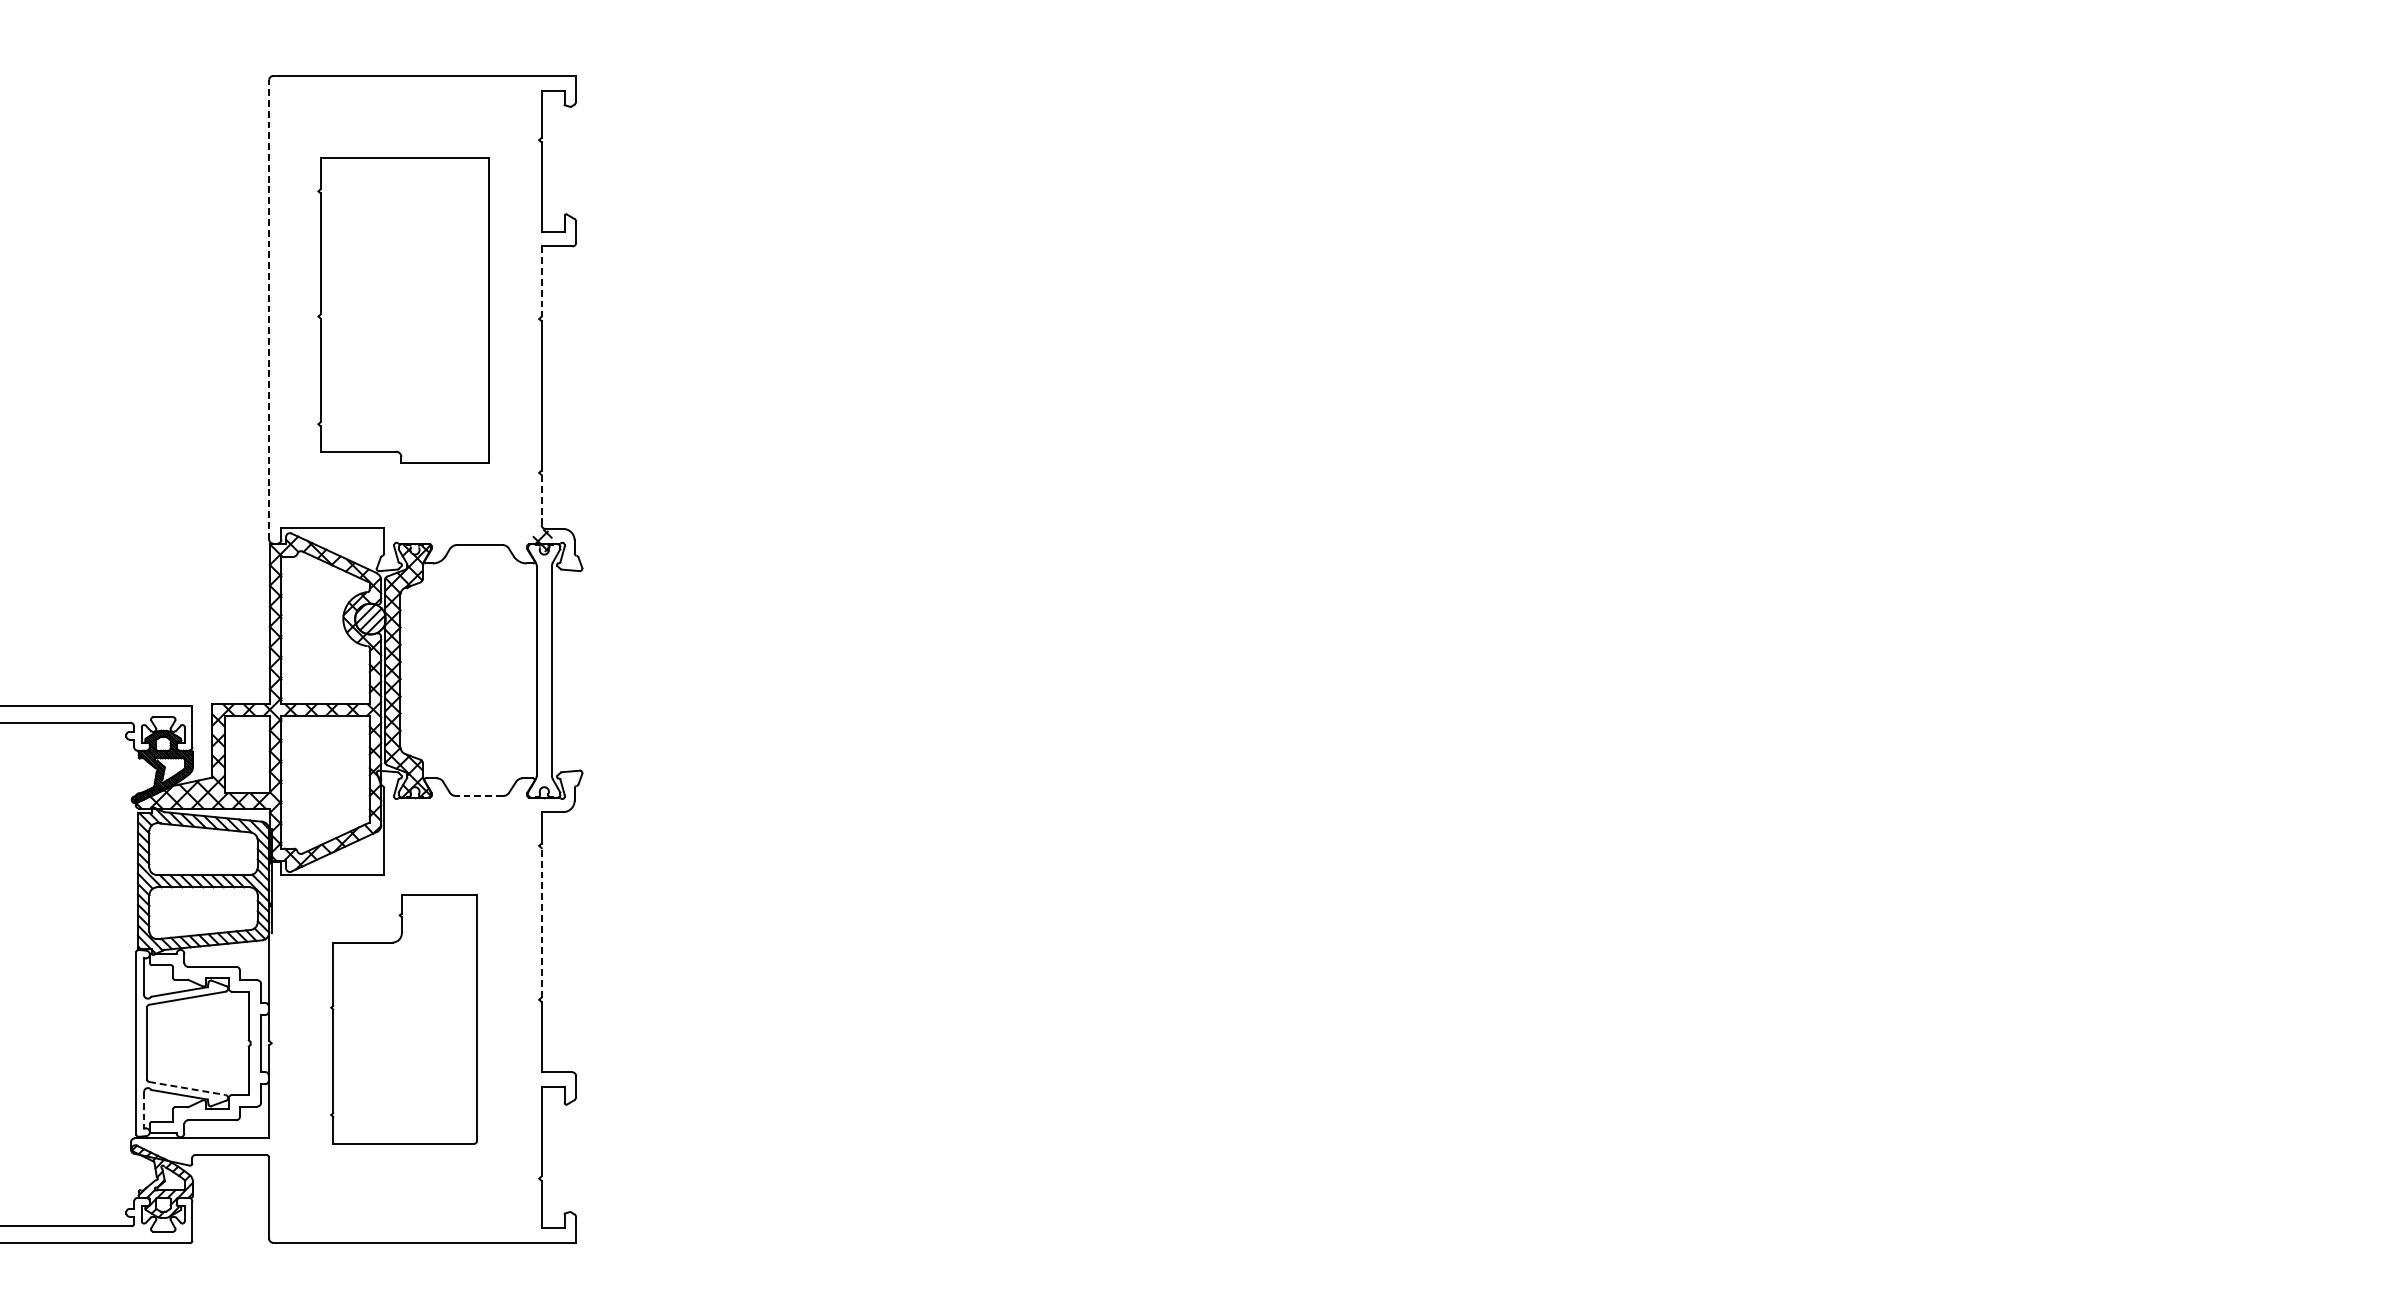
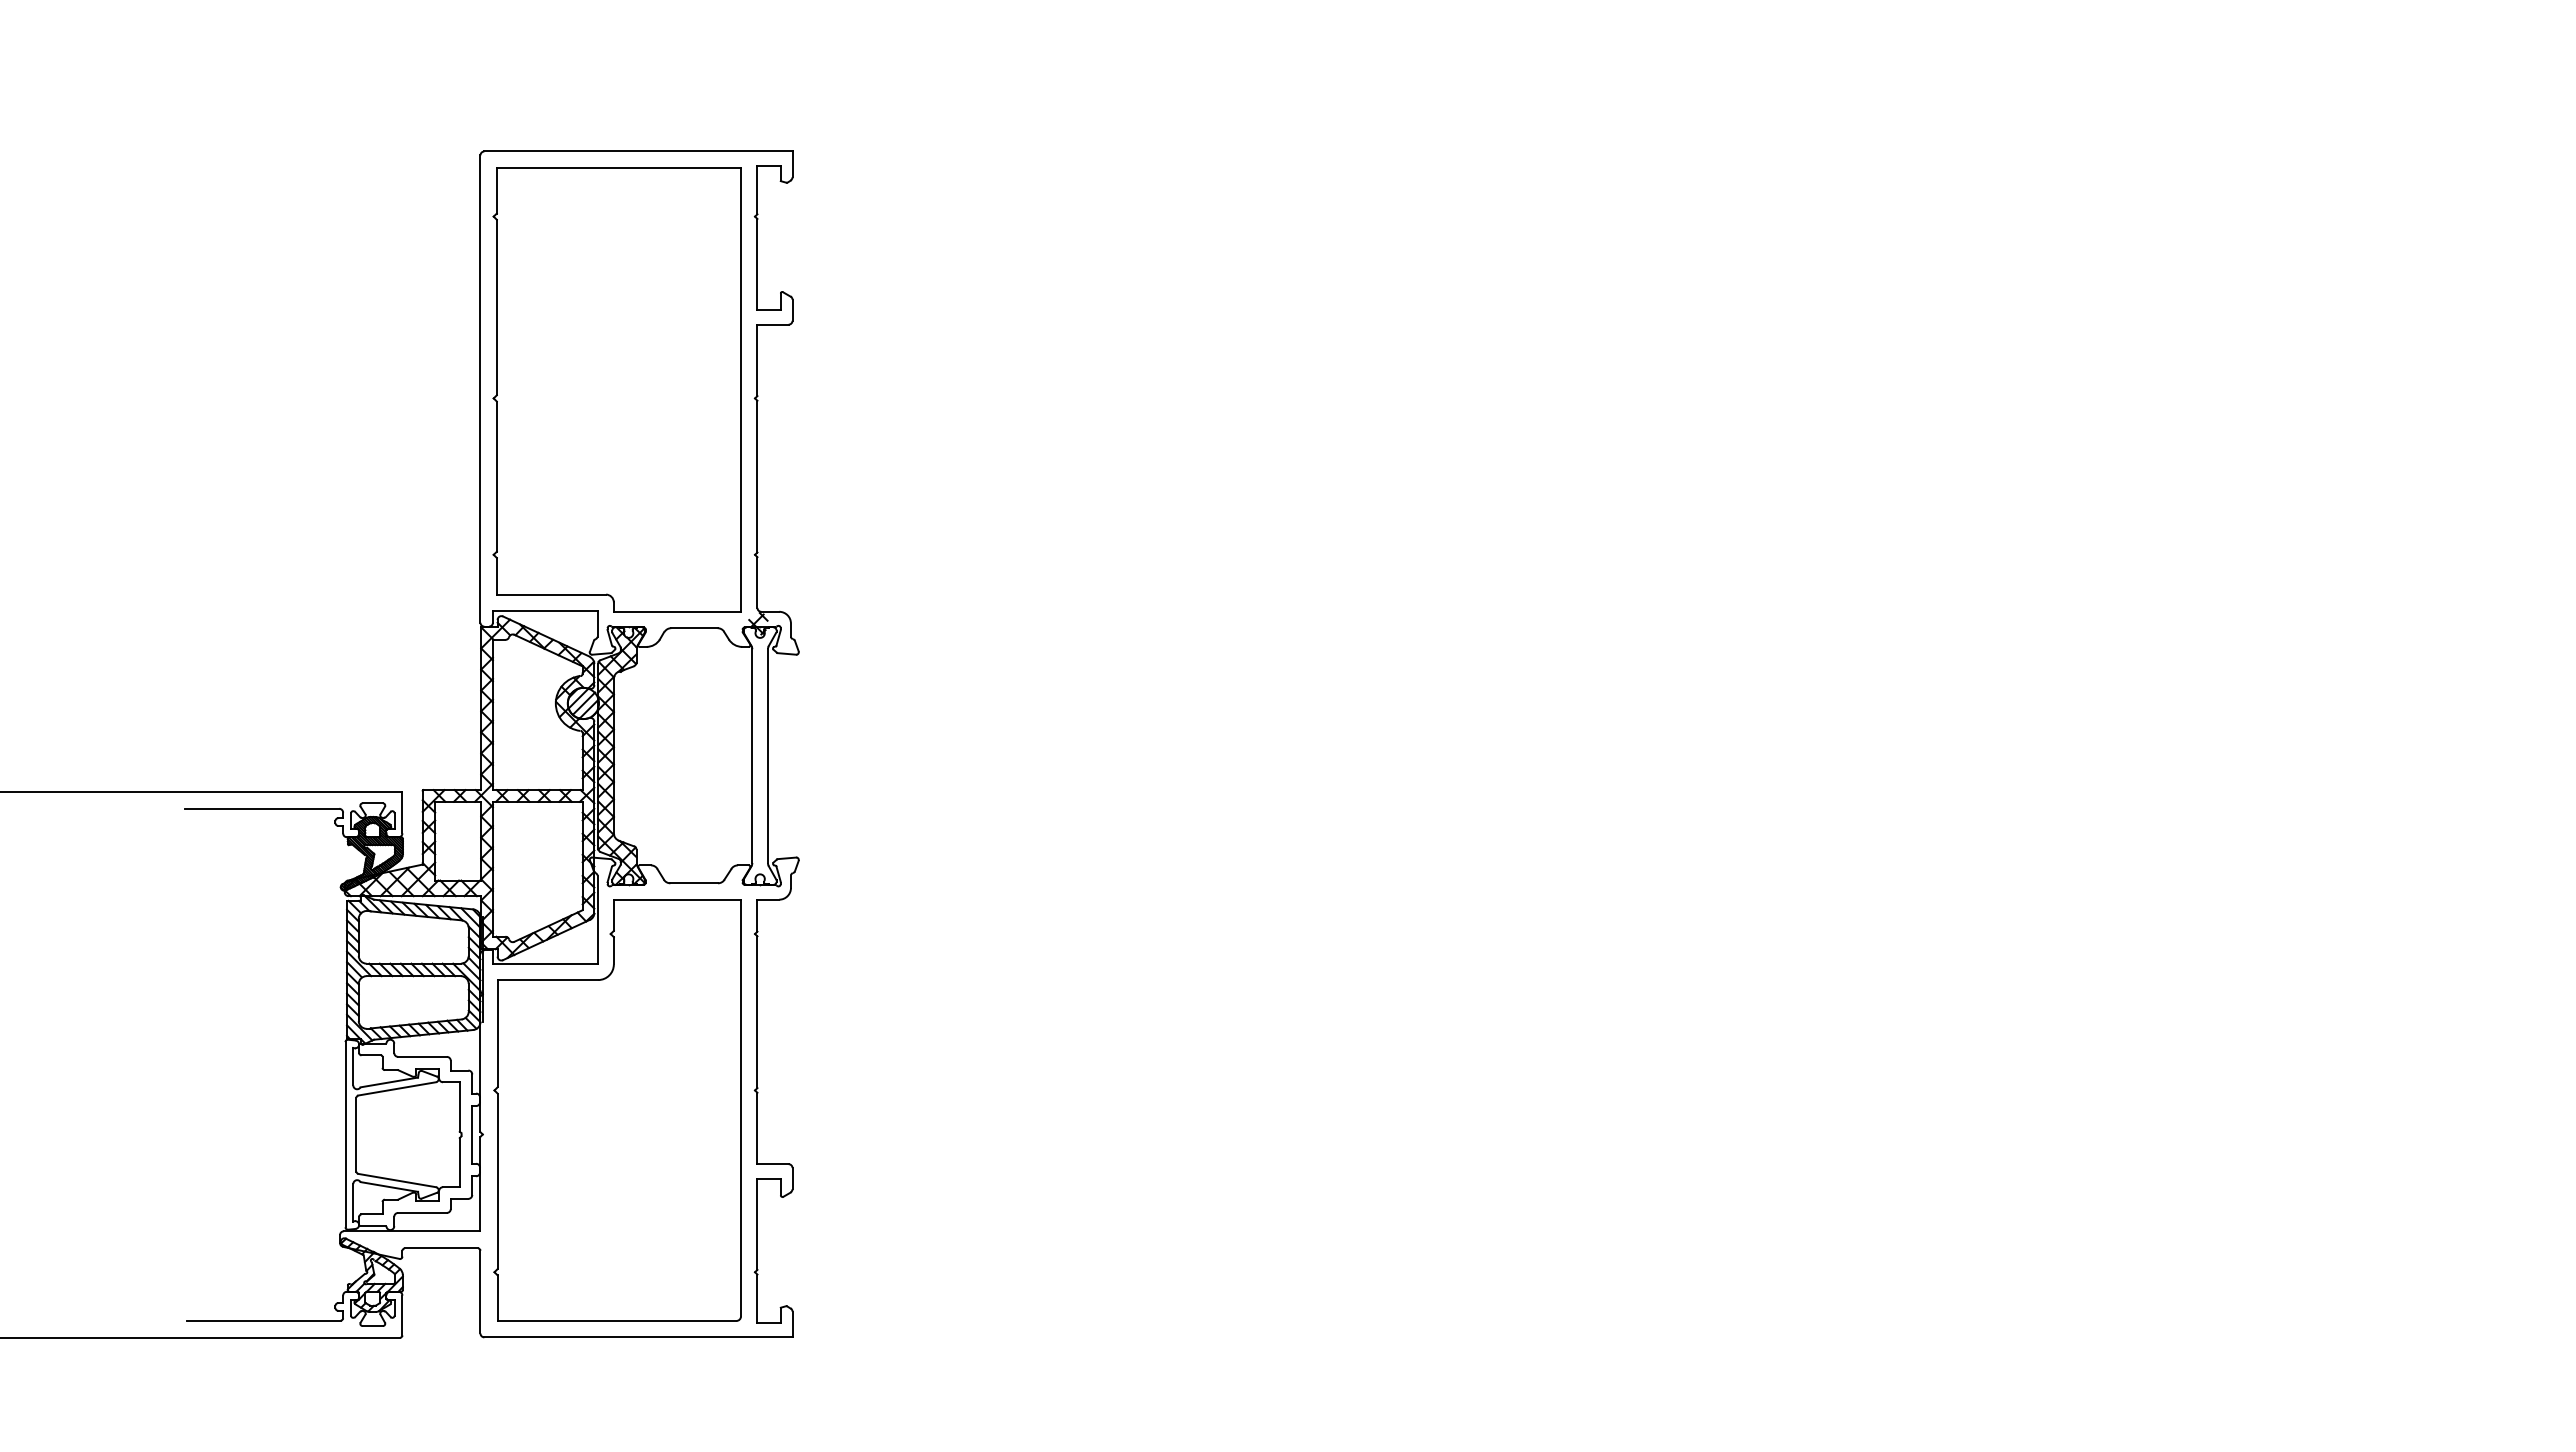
line: (541, 281) -> (757, 360), dashed -> solid
line: (269, 310) -> (480, 389), dashed -> solid
part: (403, 310) -> (616, 389), size x1.43
line: (541, 501) -> (757, 583), dashed -> solid
line: (479, 796) -> (694, 883), dashed -> solid
line: (541, 923) -> (757, 1012), dashed -> solid
part: (404, 1019) -> (617, 1110), size x1.67
line: (187, 1088) -> (397, 1180), dashed -> solid
line: (144, 1110) -> (353, 1202), dashed -> solid

